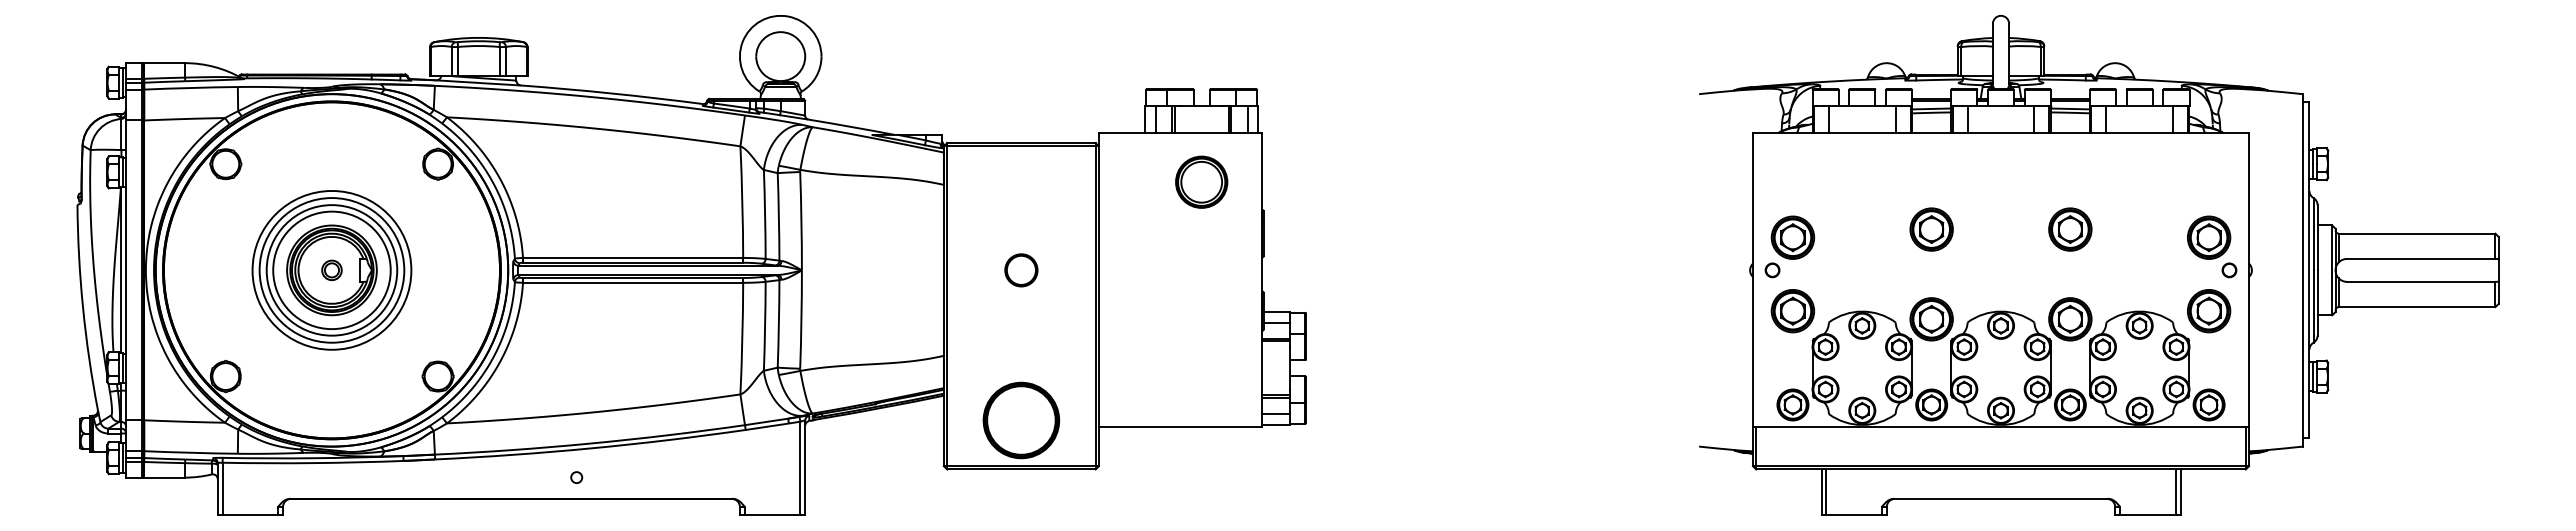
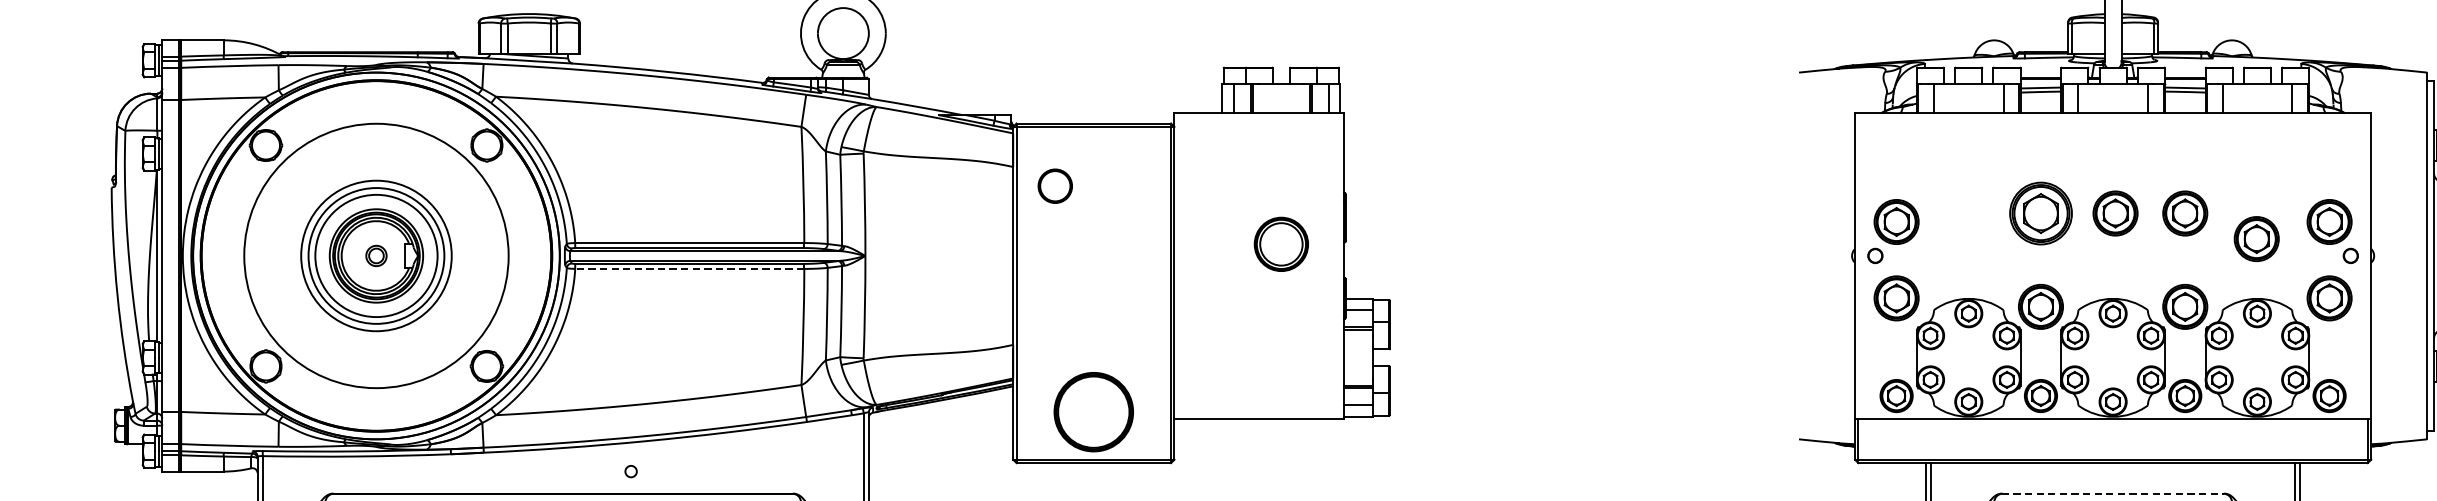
part: (1201, 181) -> (1281, 243), moved
part: (1931, 229) -> (2040, 213), size x1.4
part: (2003, 229) -> (2115, 213), added
part: (2139, 254) -> (2257, 239), added
circle: (331, 269) -> (375, 255), size x1.6
circle: (1021, 270) -> (1055, 186), moved
line: (632, 282) -> (689, 268), solid -> dashed
line: (2001, 498) -> (2113, 493), solid -> dashed

